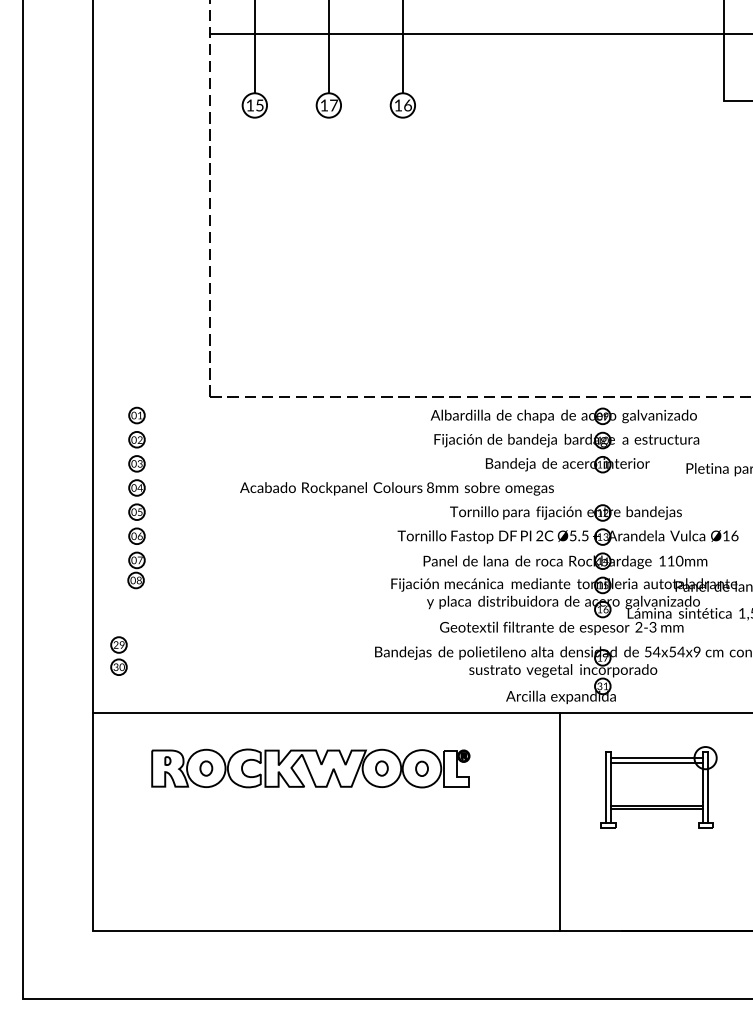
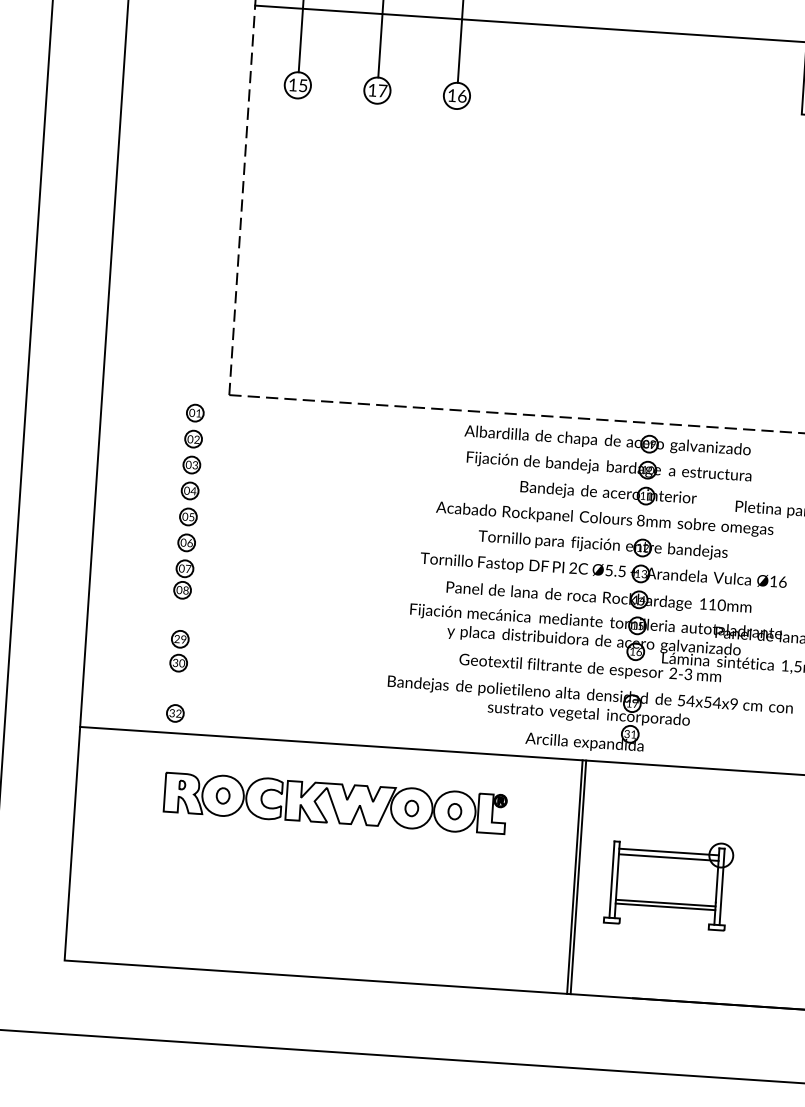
text: (396, 488) -> (604, 519), moved
part: (136, 497) -> (188, 501), moved
part: (118, 655) -> (179, 650), moved
part: (179, 694) -> (174, 712), added
part: (310, 768) -> (335, 803), moved
part: (658, 787) -> (668, 883), moved
line: (563, 821) -> (578, 876), added

